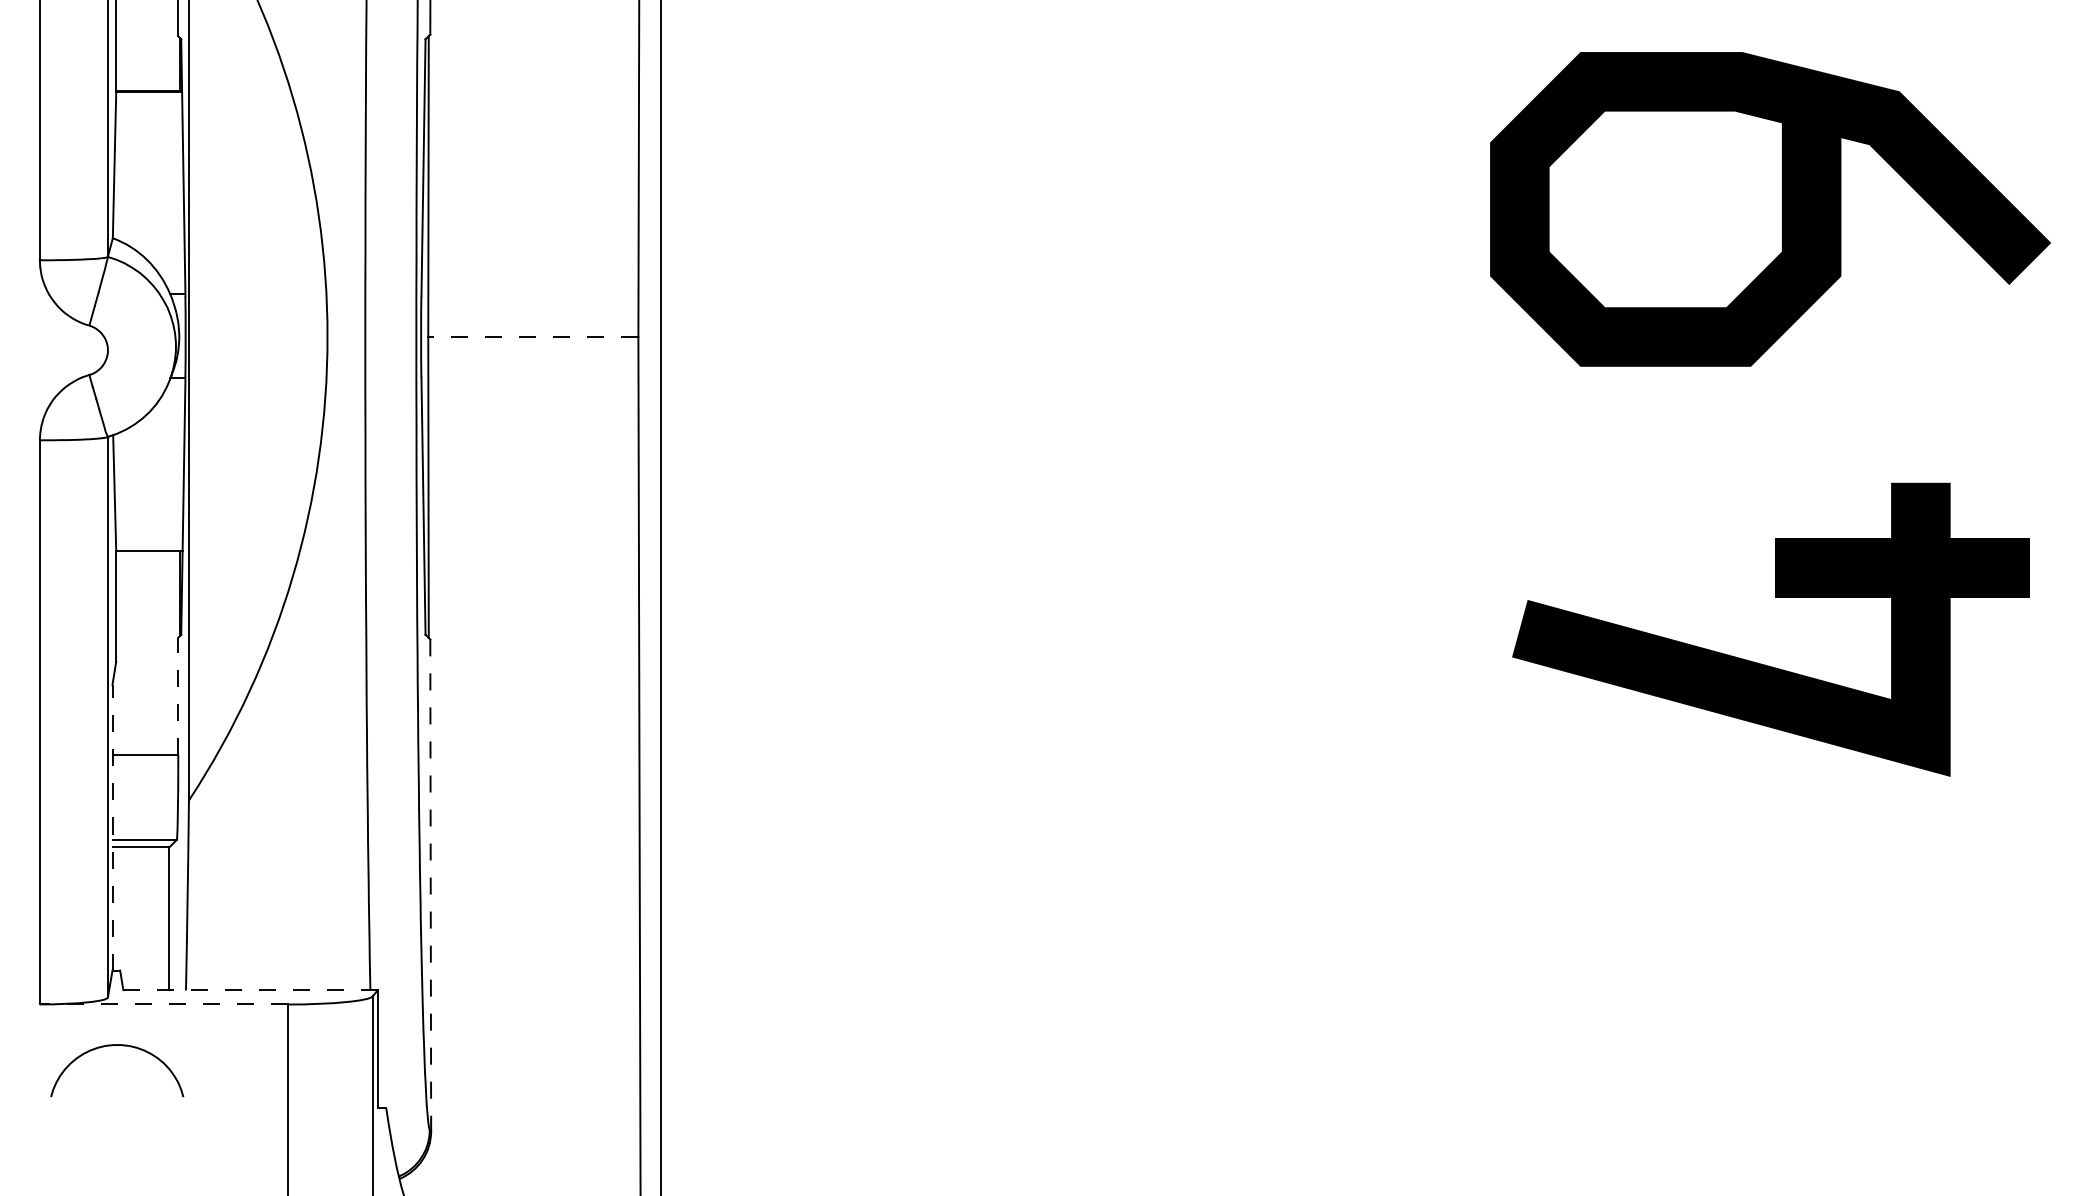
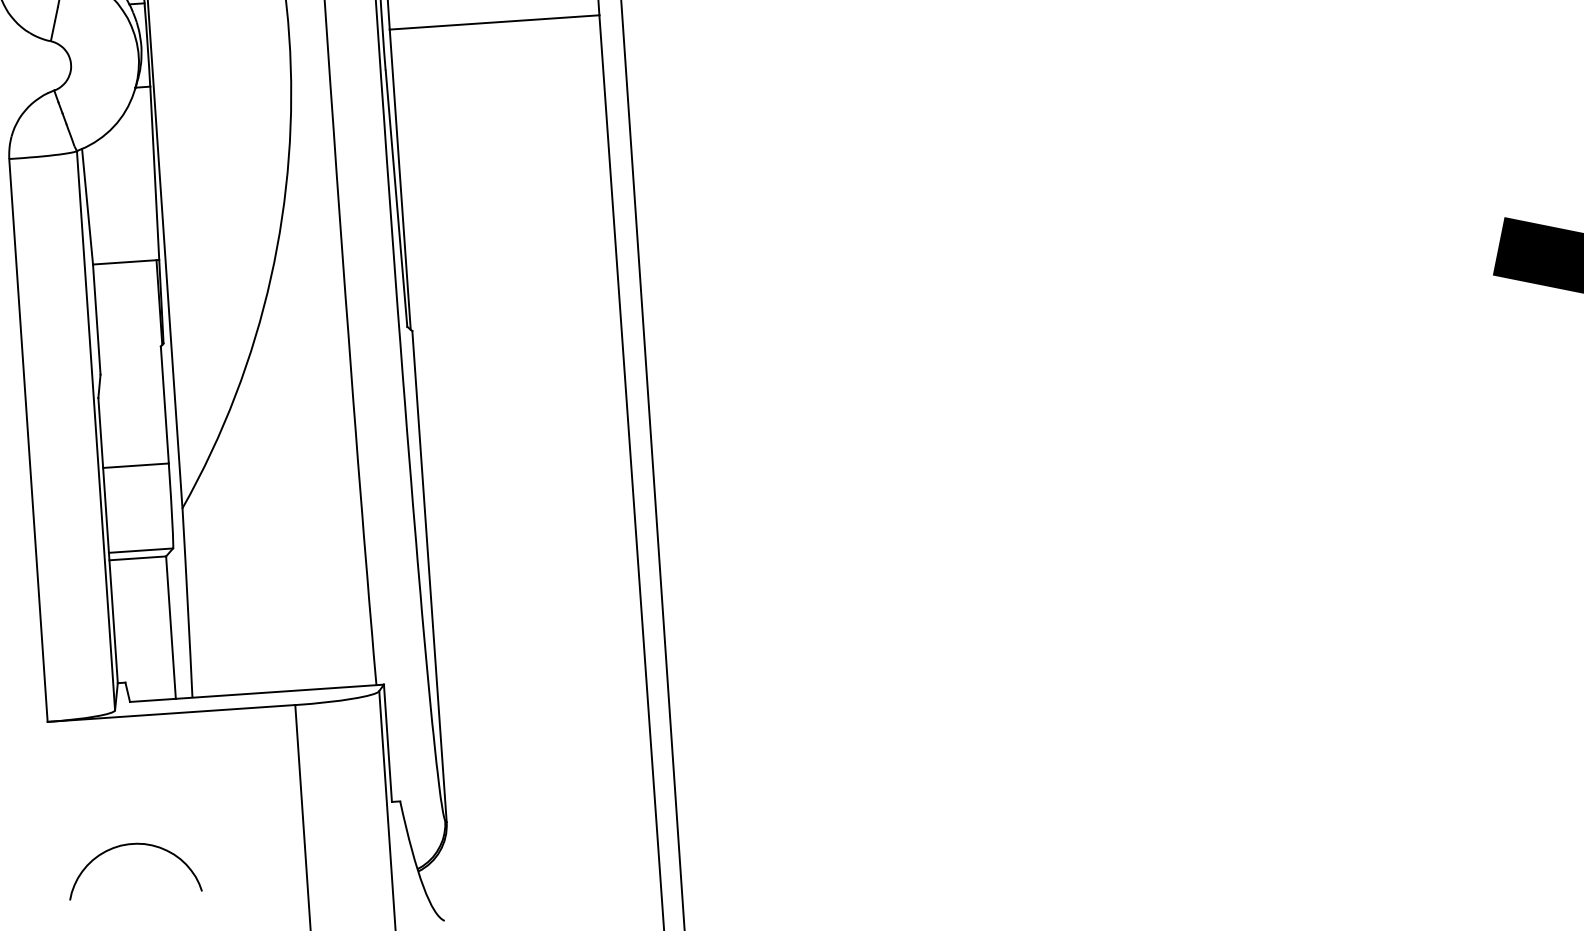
line: (532, 337) -> (493, 22), dashed -> solid
line: (178, 696) -> (165, 405), dashed -> solid
line: (112, 827) -> (108, 540), dashed -> solid
line: (430, 885) -> (429, 576), dashed -> solid
line: (250, 990) -> (256, 693), dashed -> solid
line: (163, 1004) -> (171, 713), dashed -> solid
curve: (112, 1046) -> (127, 845), moved

